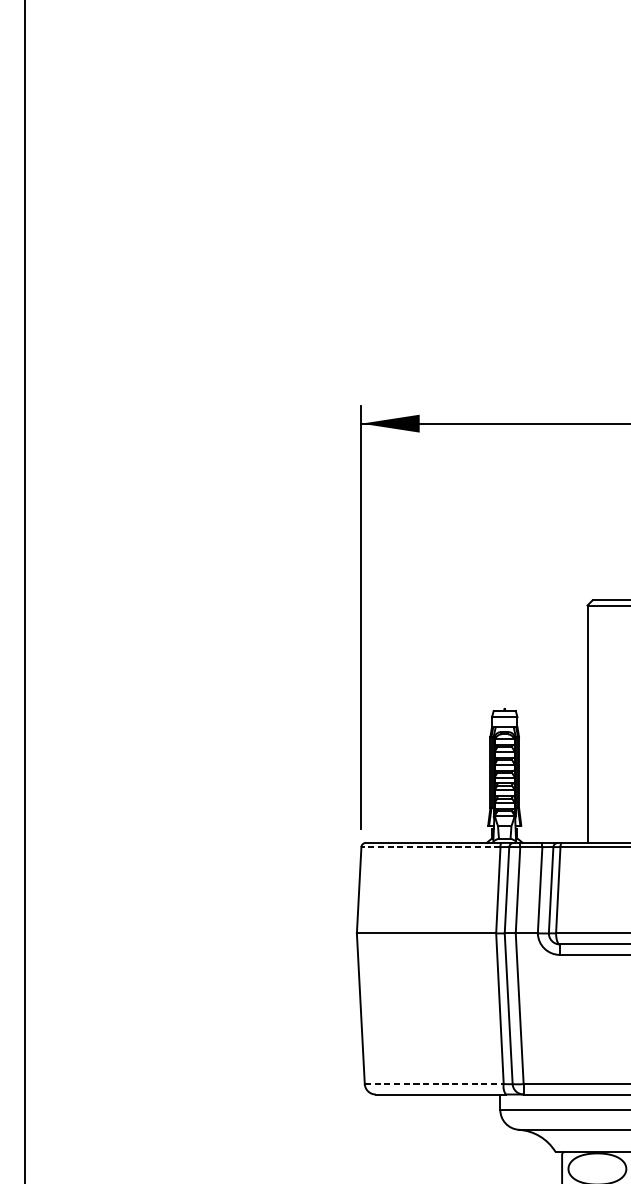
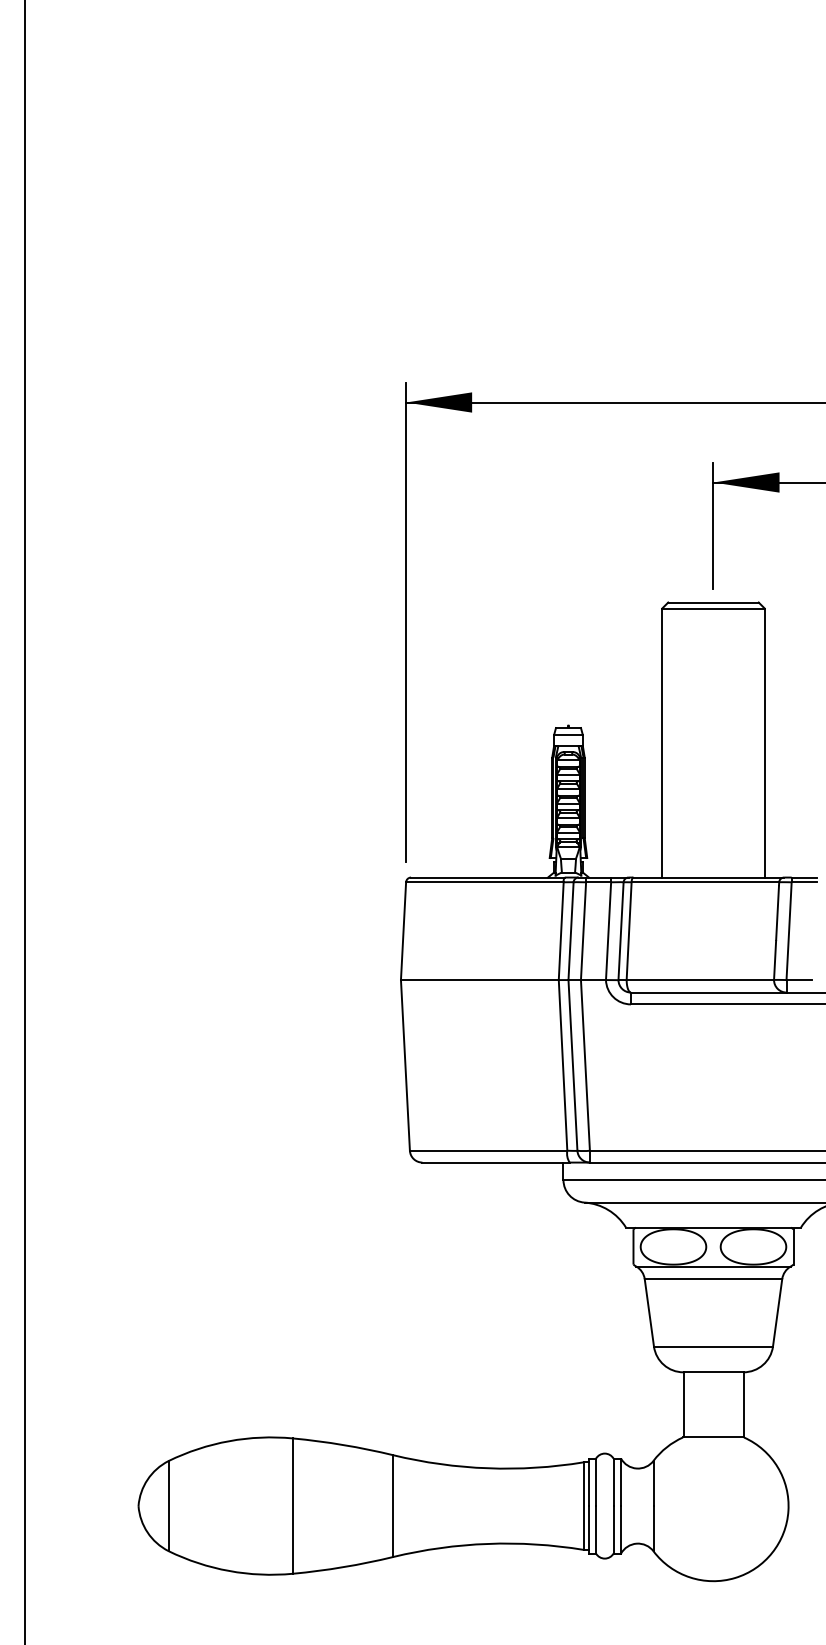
line: (430, 847) -> (484, 882), dashed -> solid
line: (434, 1083) -> (488, 1150), dashed -> solid

